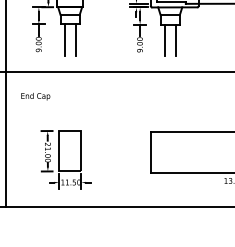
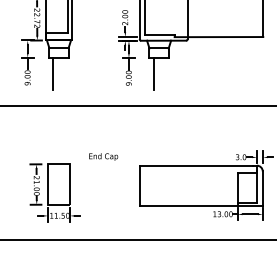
line: (75, 40) -> (64, 73), removed
line: (176, 40) -> (165, 73), removed
text: (35, 96) -> (103, 156), moved

